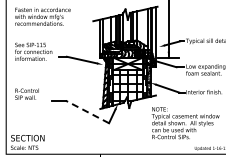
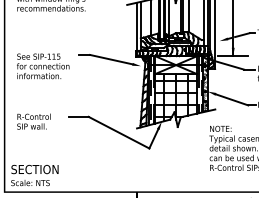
text: (33, 51) -> (43, 65), moved
text: (26, 93) -> (33, 120), moved
line: (87, 111) -> (118, 131), dashed -> solid

